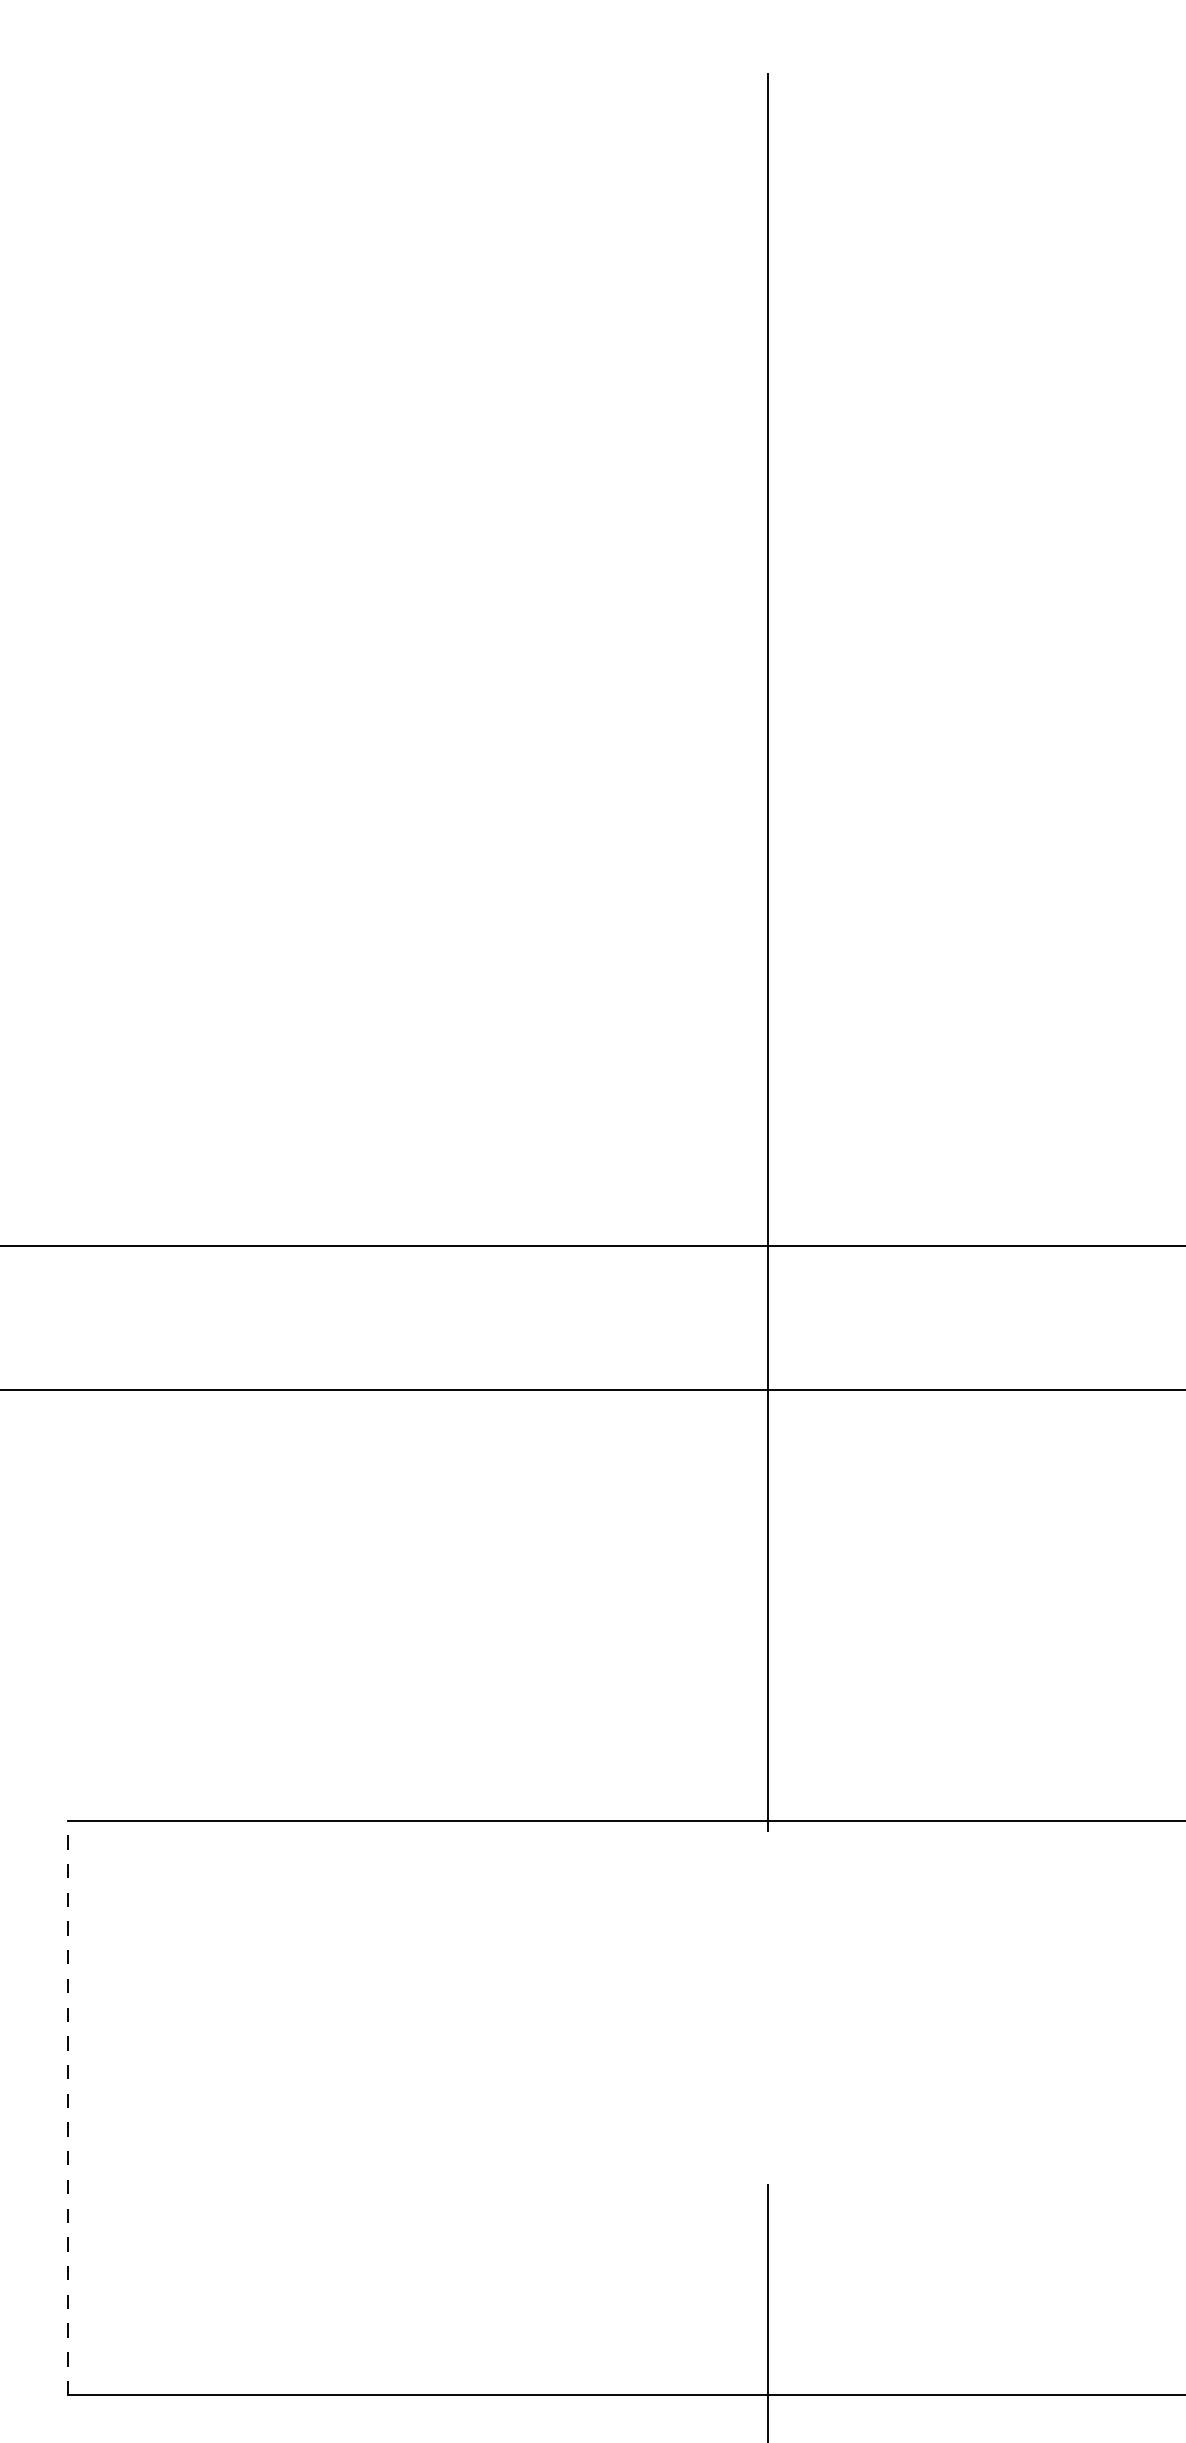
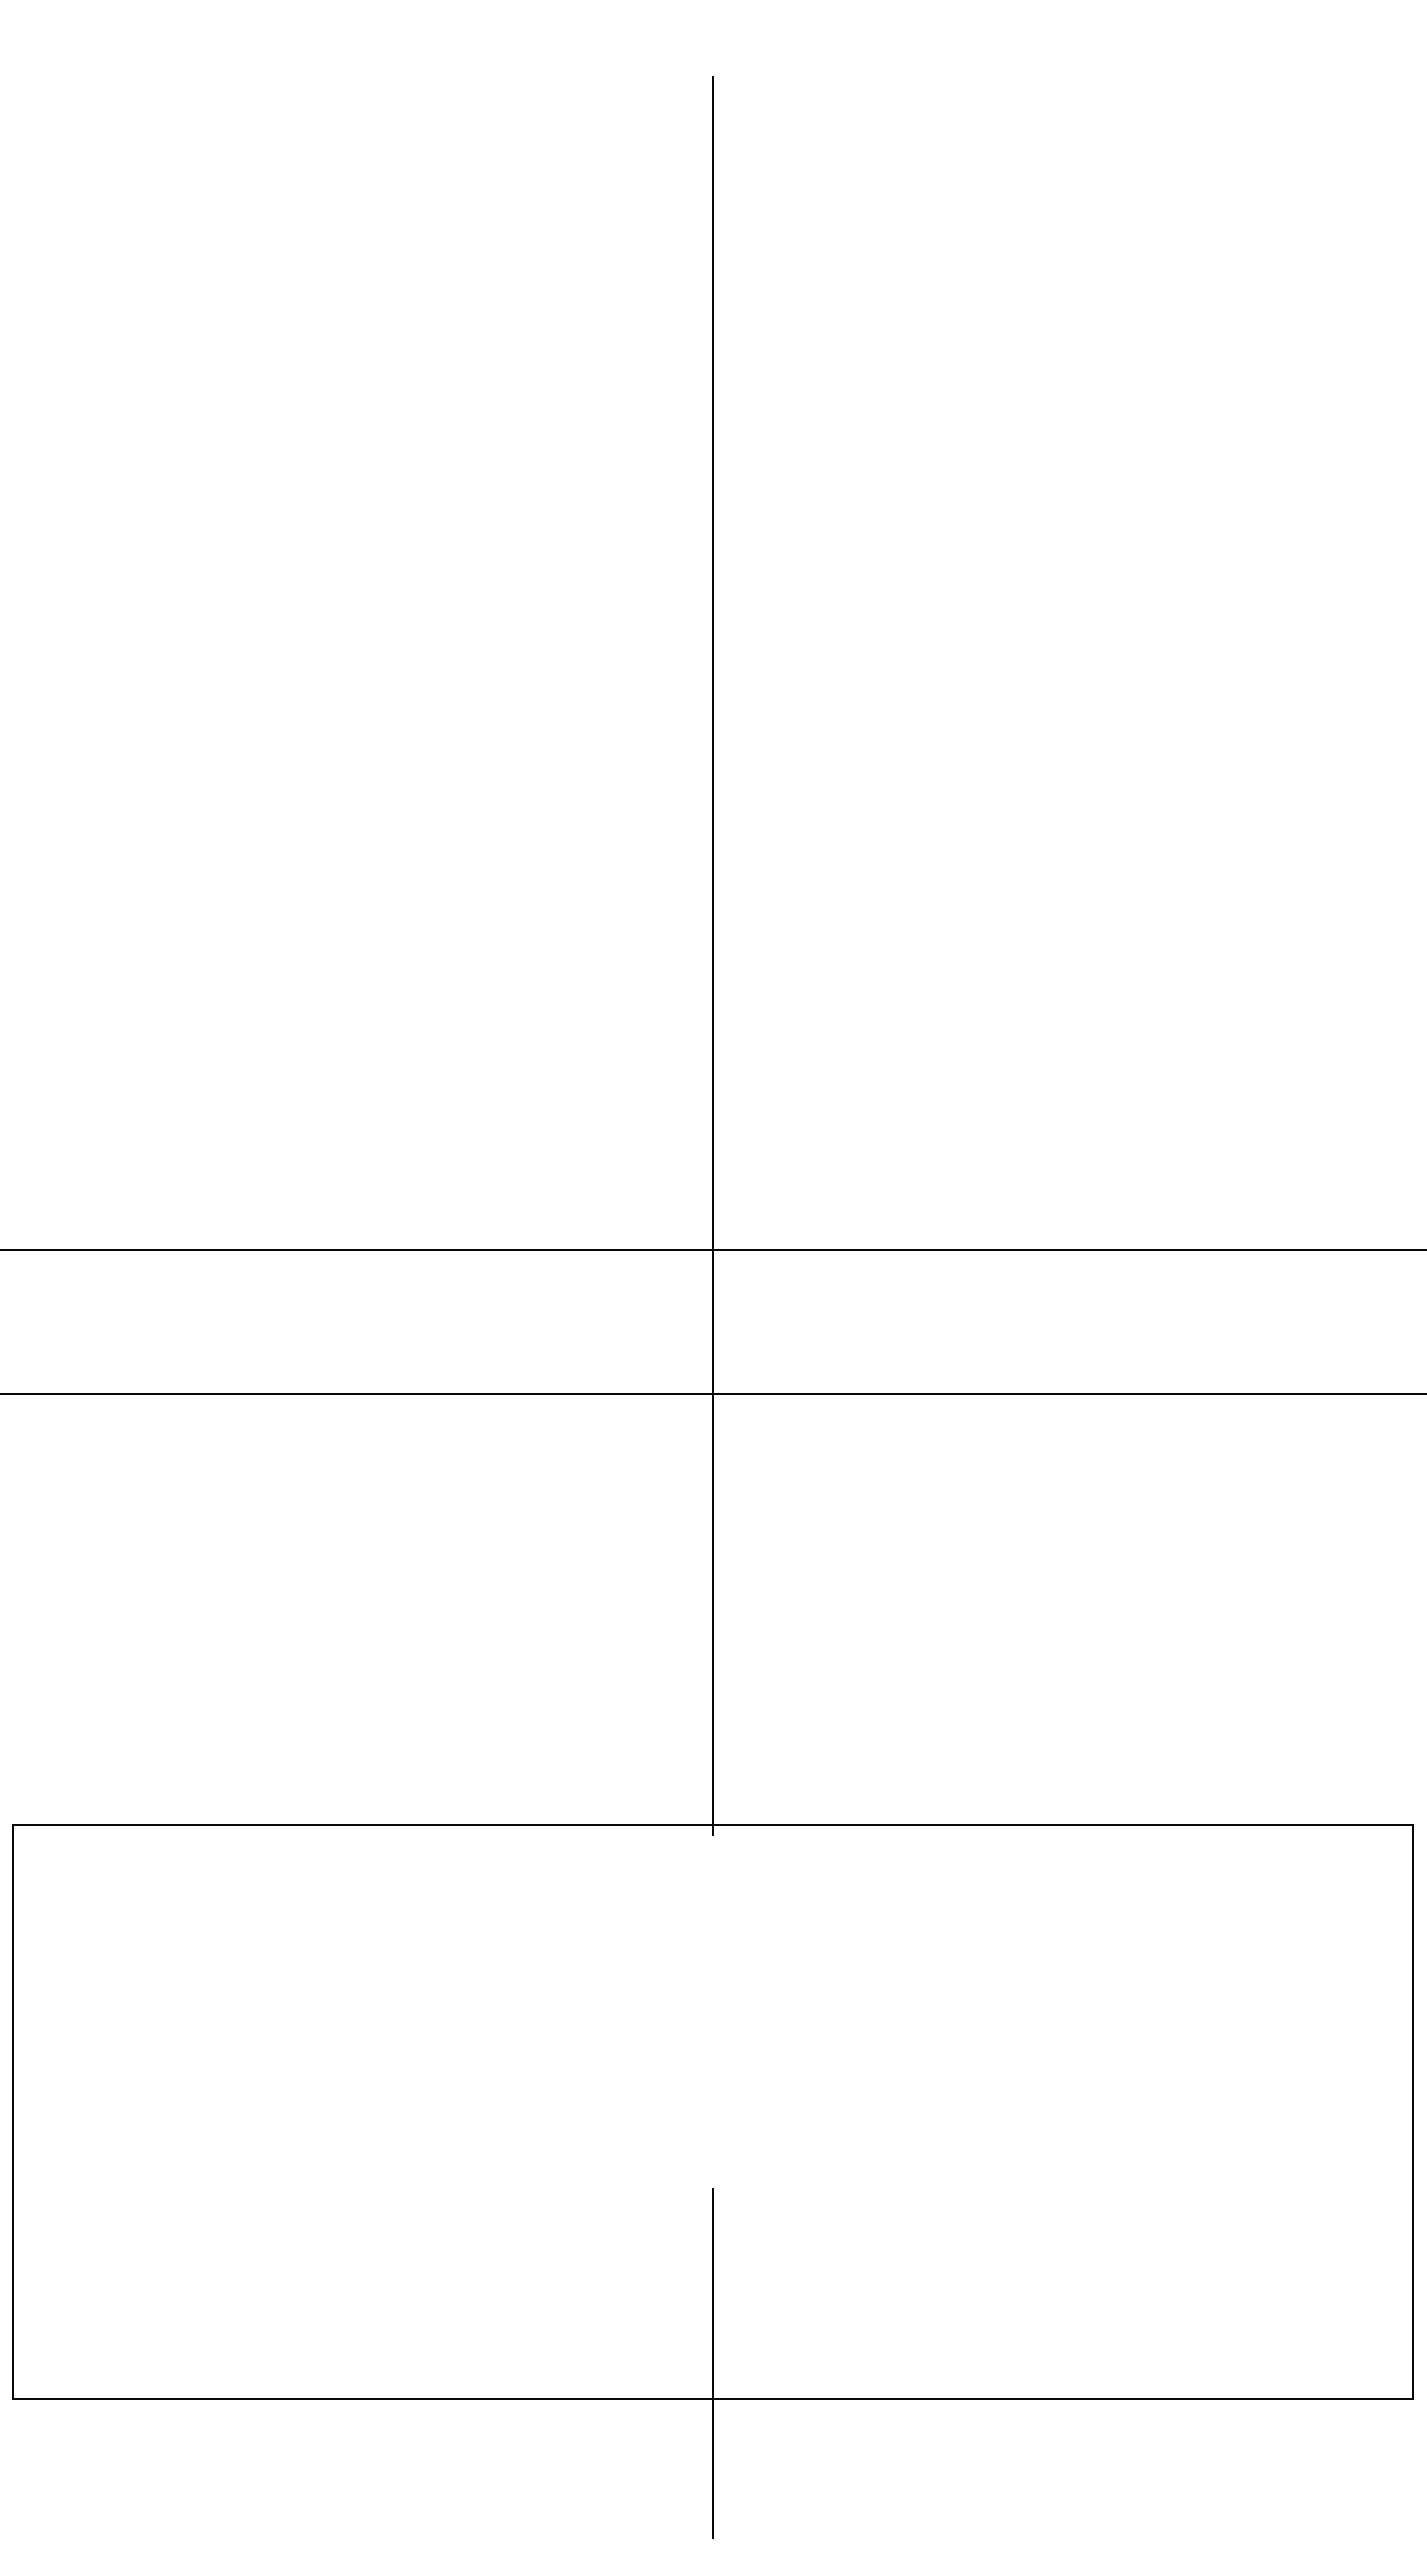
line: (68, 2107) -> (13, 2111), dashed -> solid

